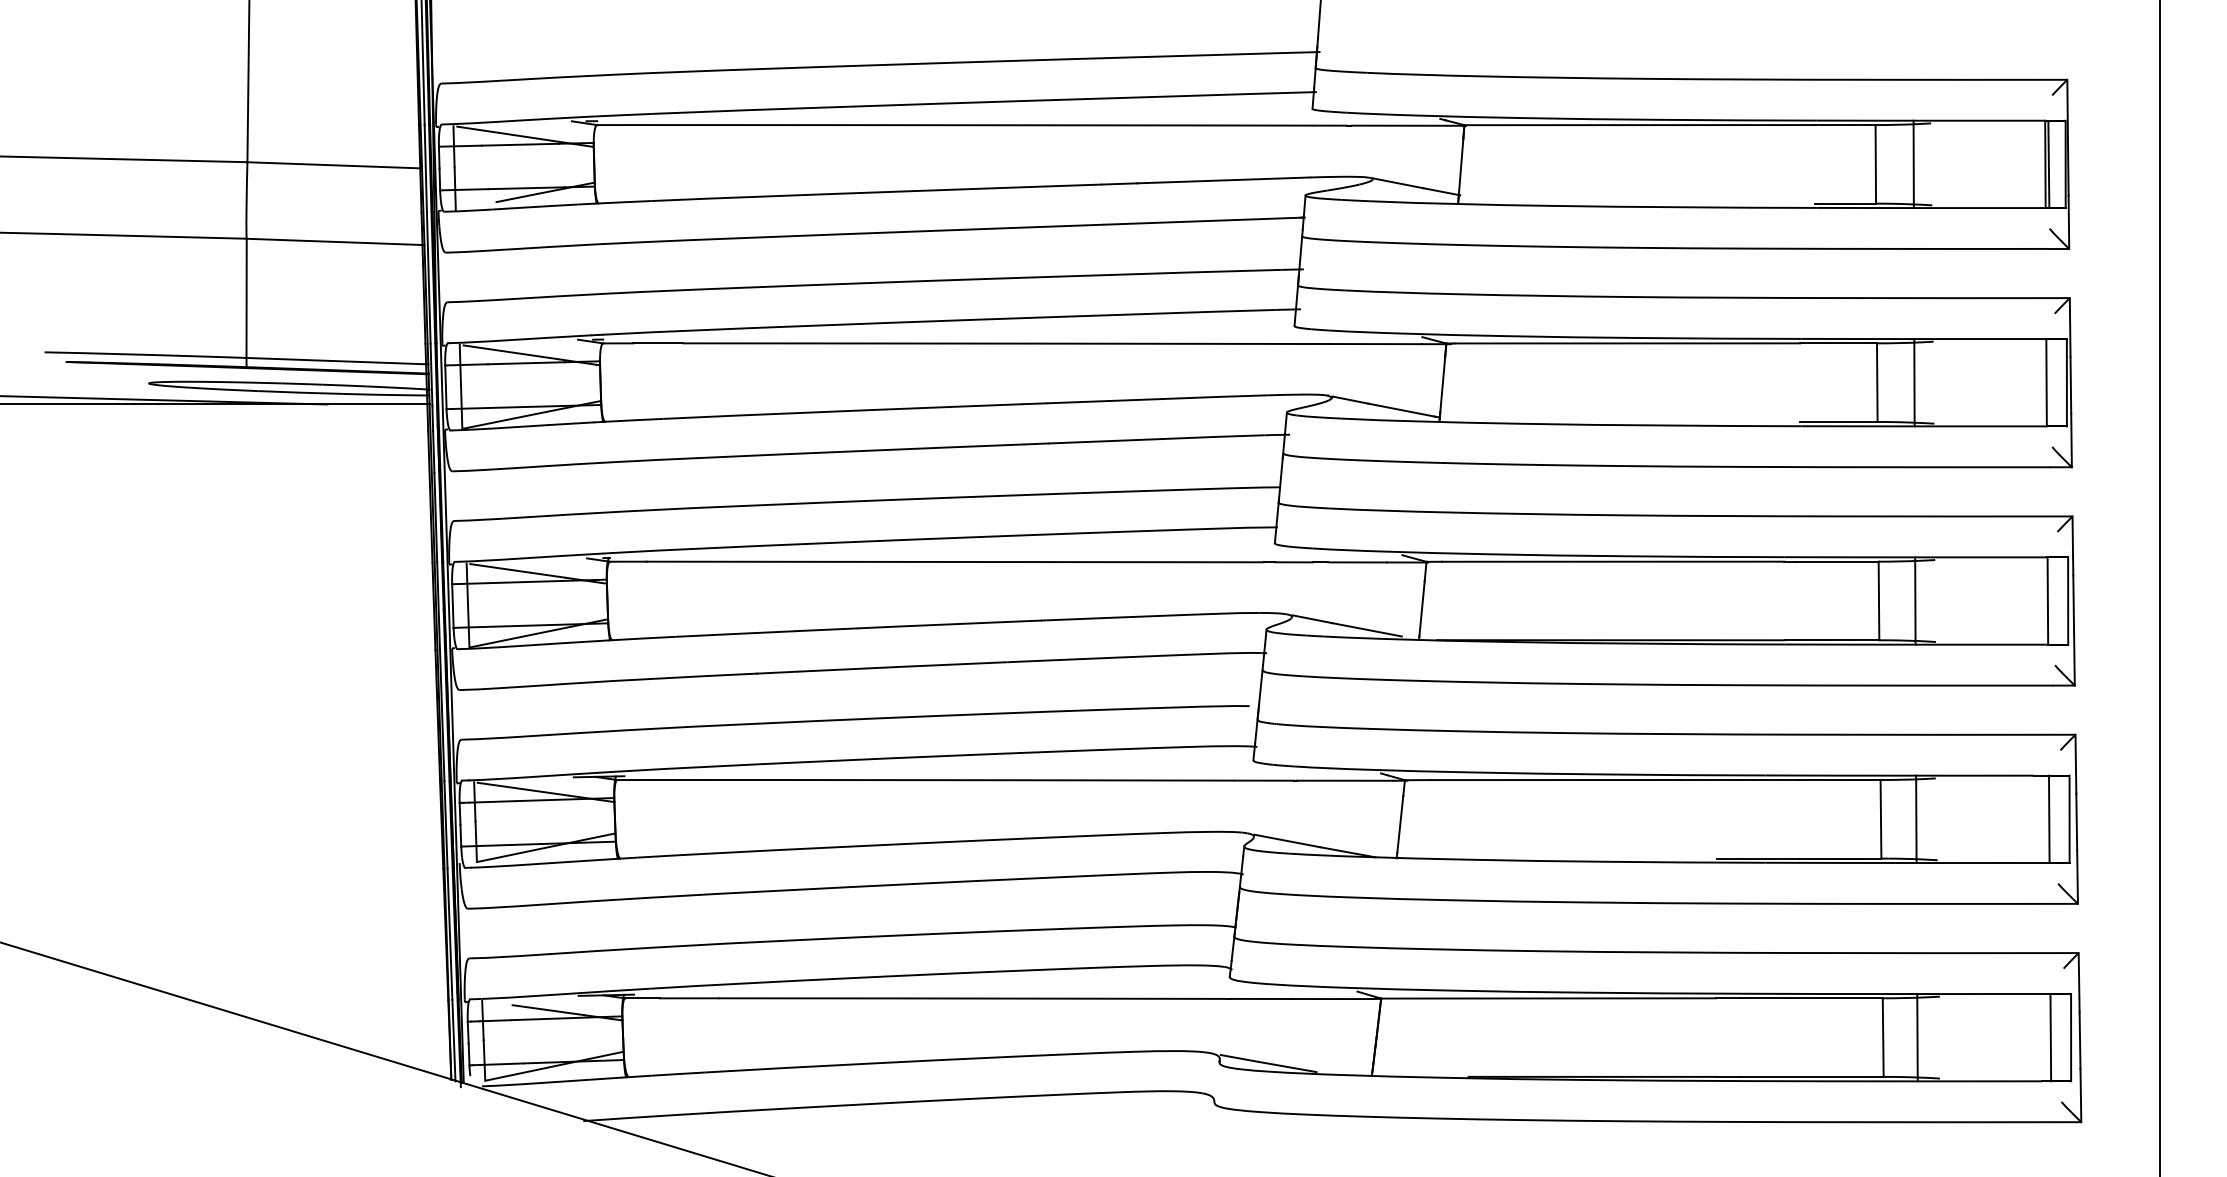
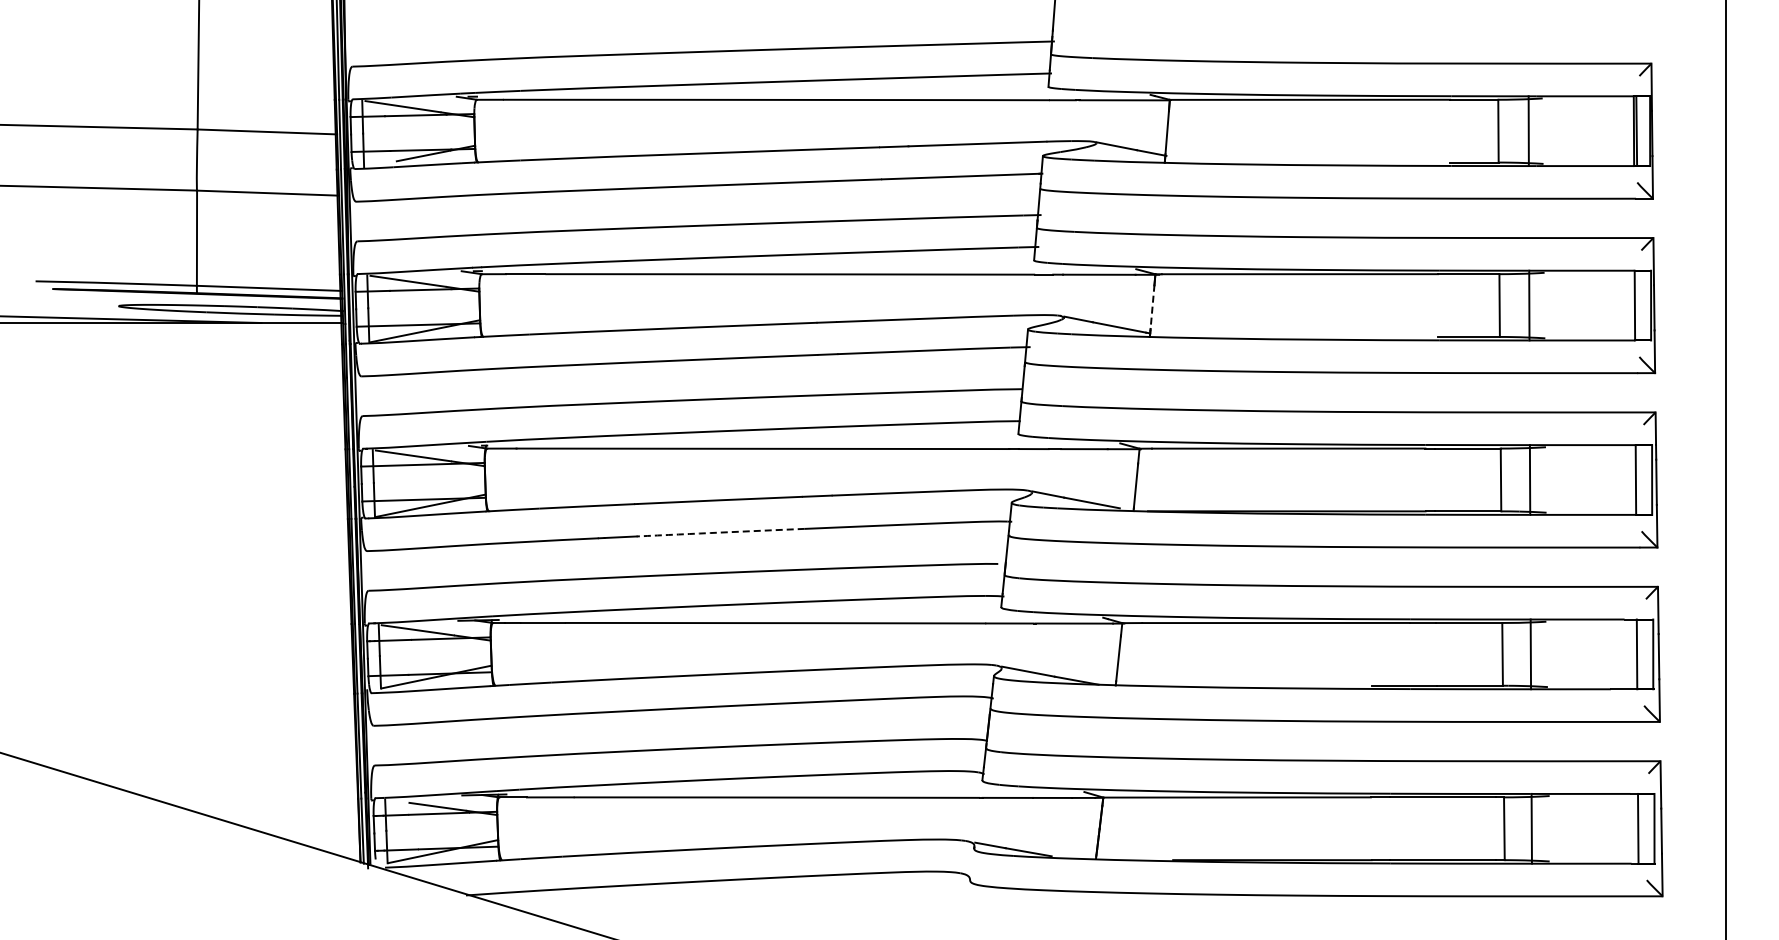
line: (1442, 386) -> (1152, 308), solid -> dashed
arc: (901, 666) -> (720, 532), solid -> dashed

